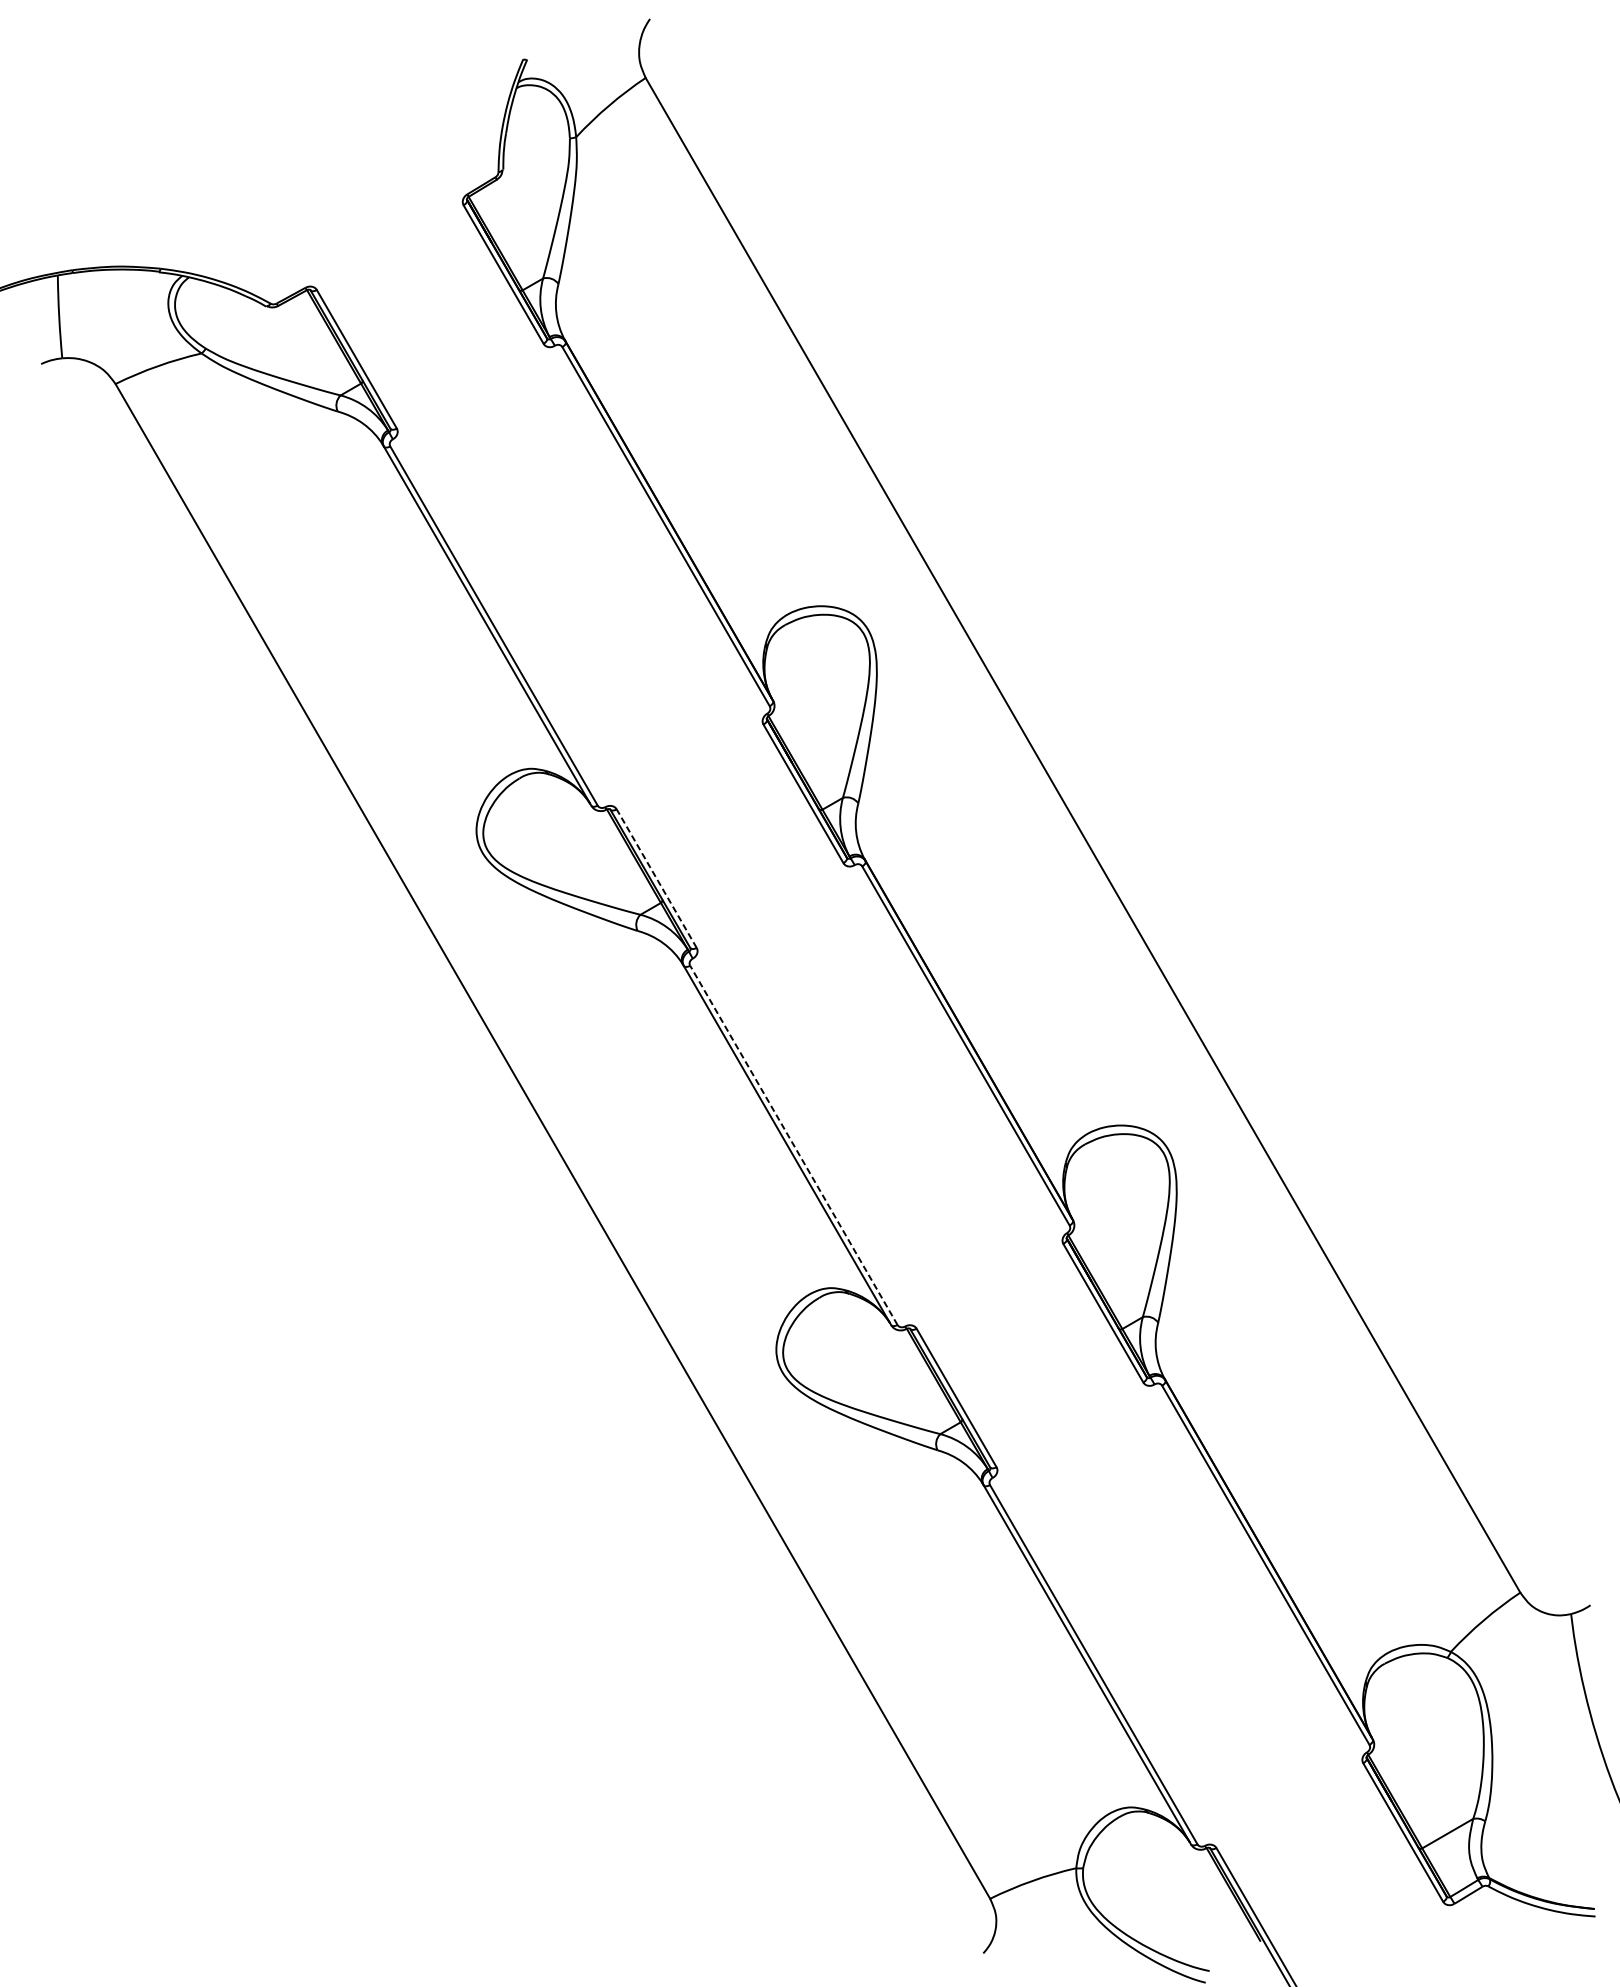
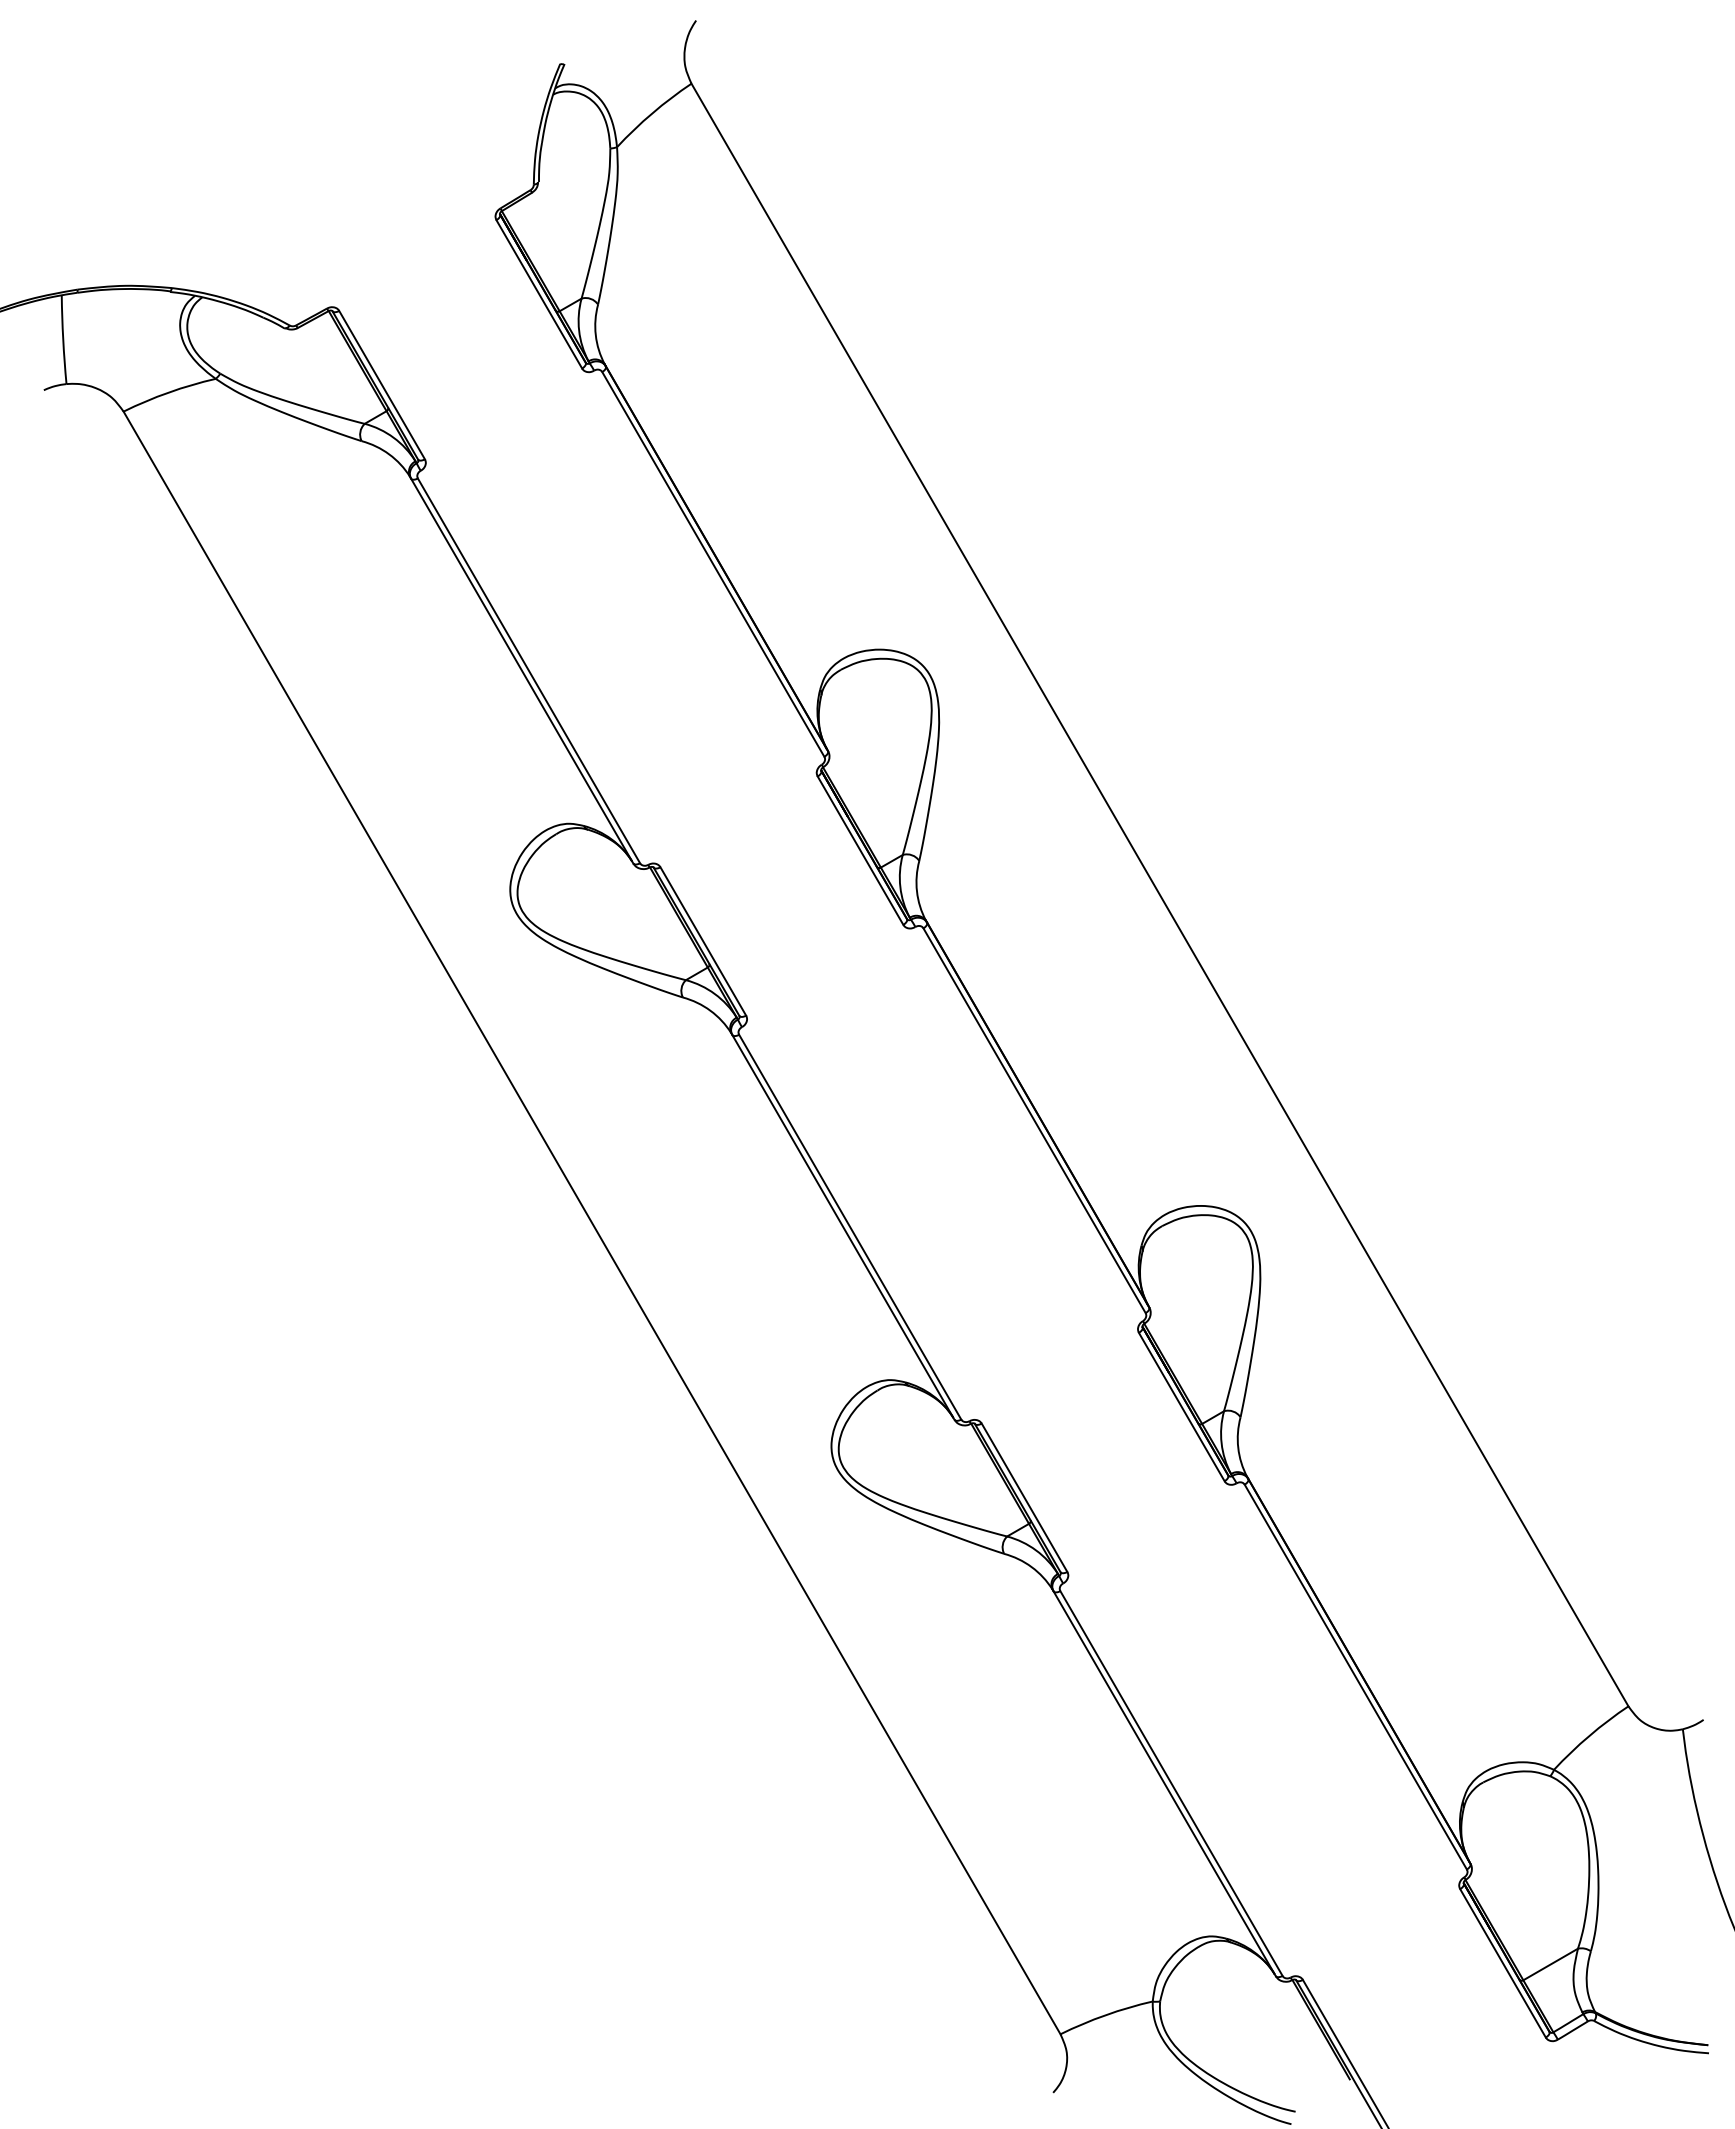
line: (656, 878) -> (703, 941), dashed -> solid
line: (793, 1144) -> (849, 1226), dashed -> solid

